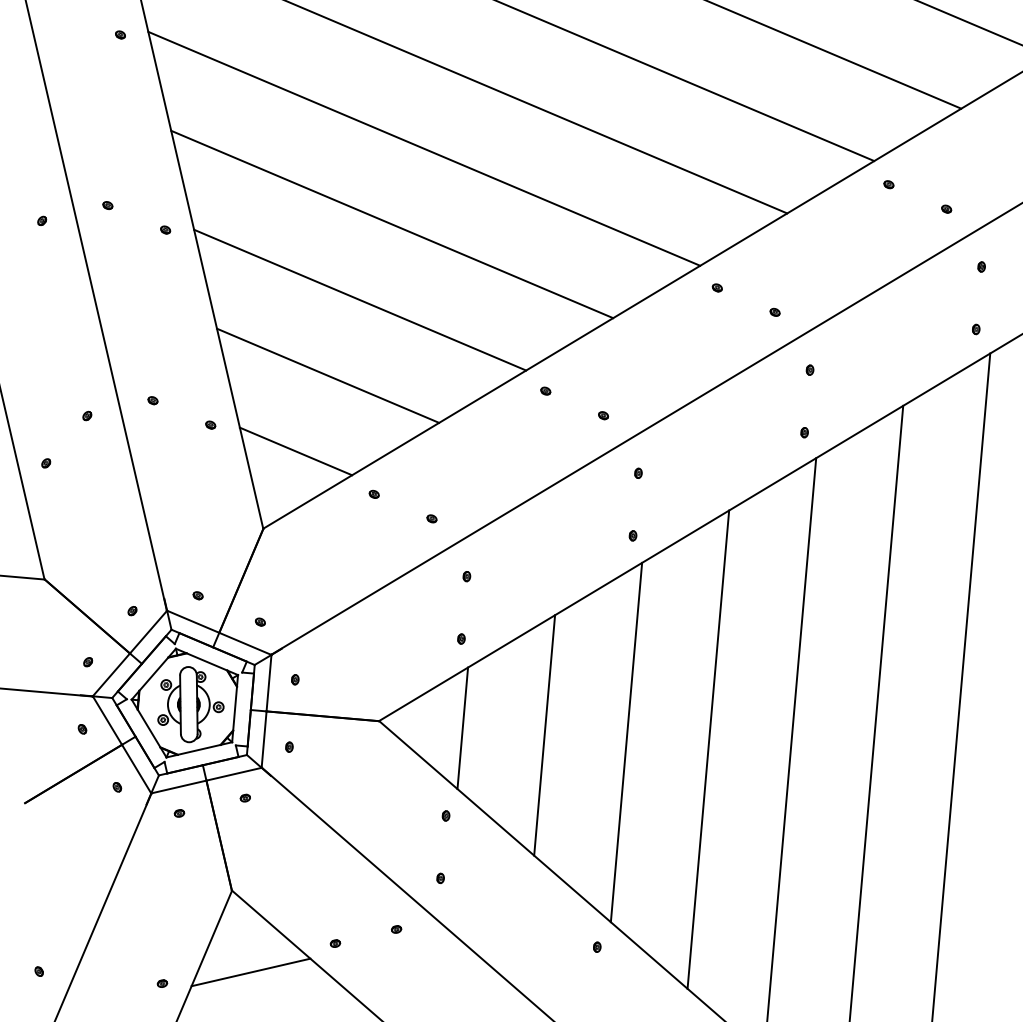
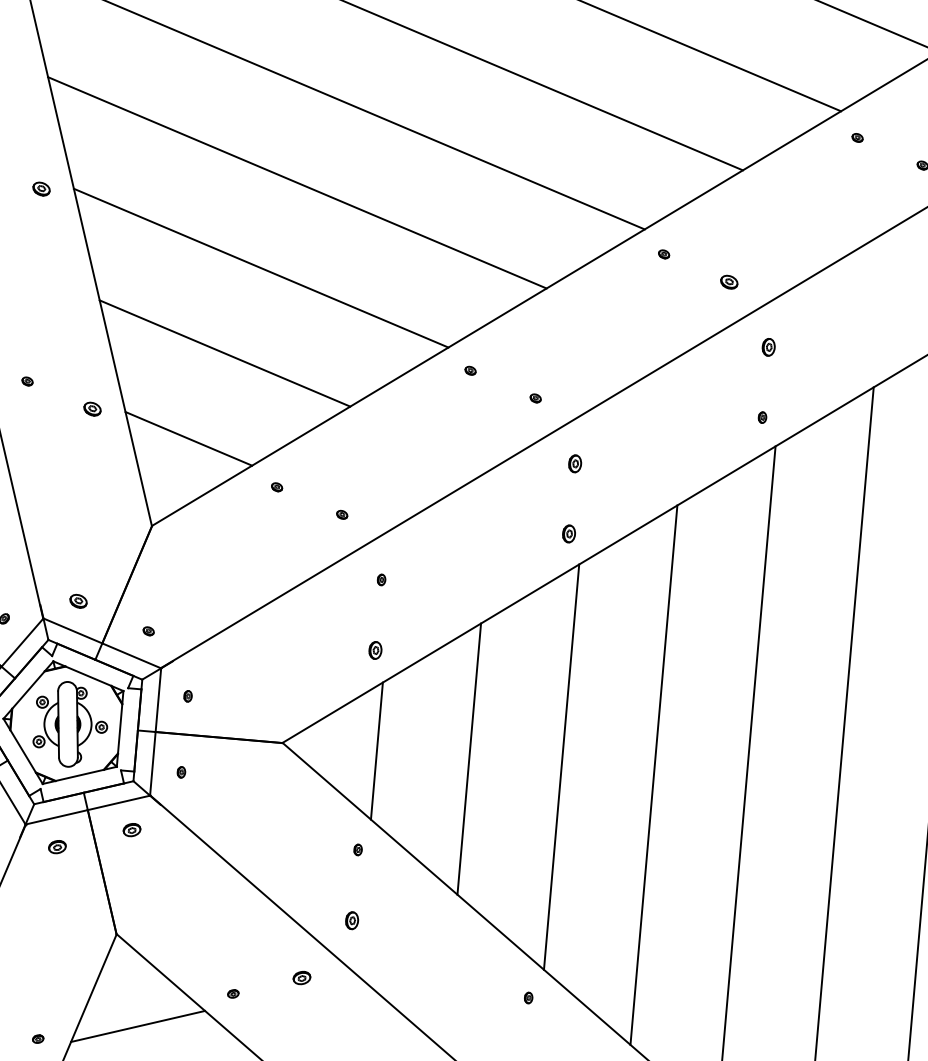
part: (165, 229) -> (41, 188), size x1.6
part: (774, 311) -> (728, 280), size x1.6
part: (809, 369) -> (768, 346), size x1.6
part: (210, 424) -> (92, 408), size x1.6
part: (638, 472) -> (575, 462), size x1.6
part: (632, 535) -> (568, 533), size x1.6
part: (197, 595) -> (77, 601), size x1.6
part: (461, 638) -> (375, 649), size x1.6
part: (244, 797) -> (130, 829), size x1.6
part: (179, 813) -> (57, 847), size x1.6
part: (440, 877) -> (351, 919), size x1.6
part: (396, 929) -> (302, 978), size x1.6

